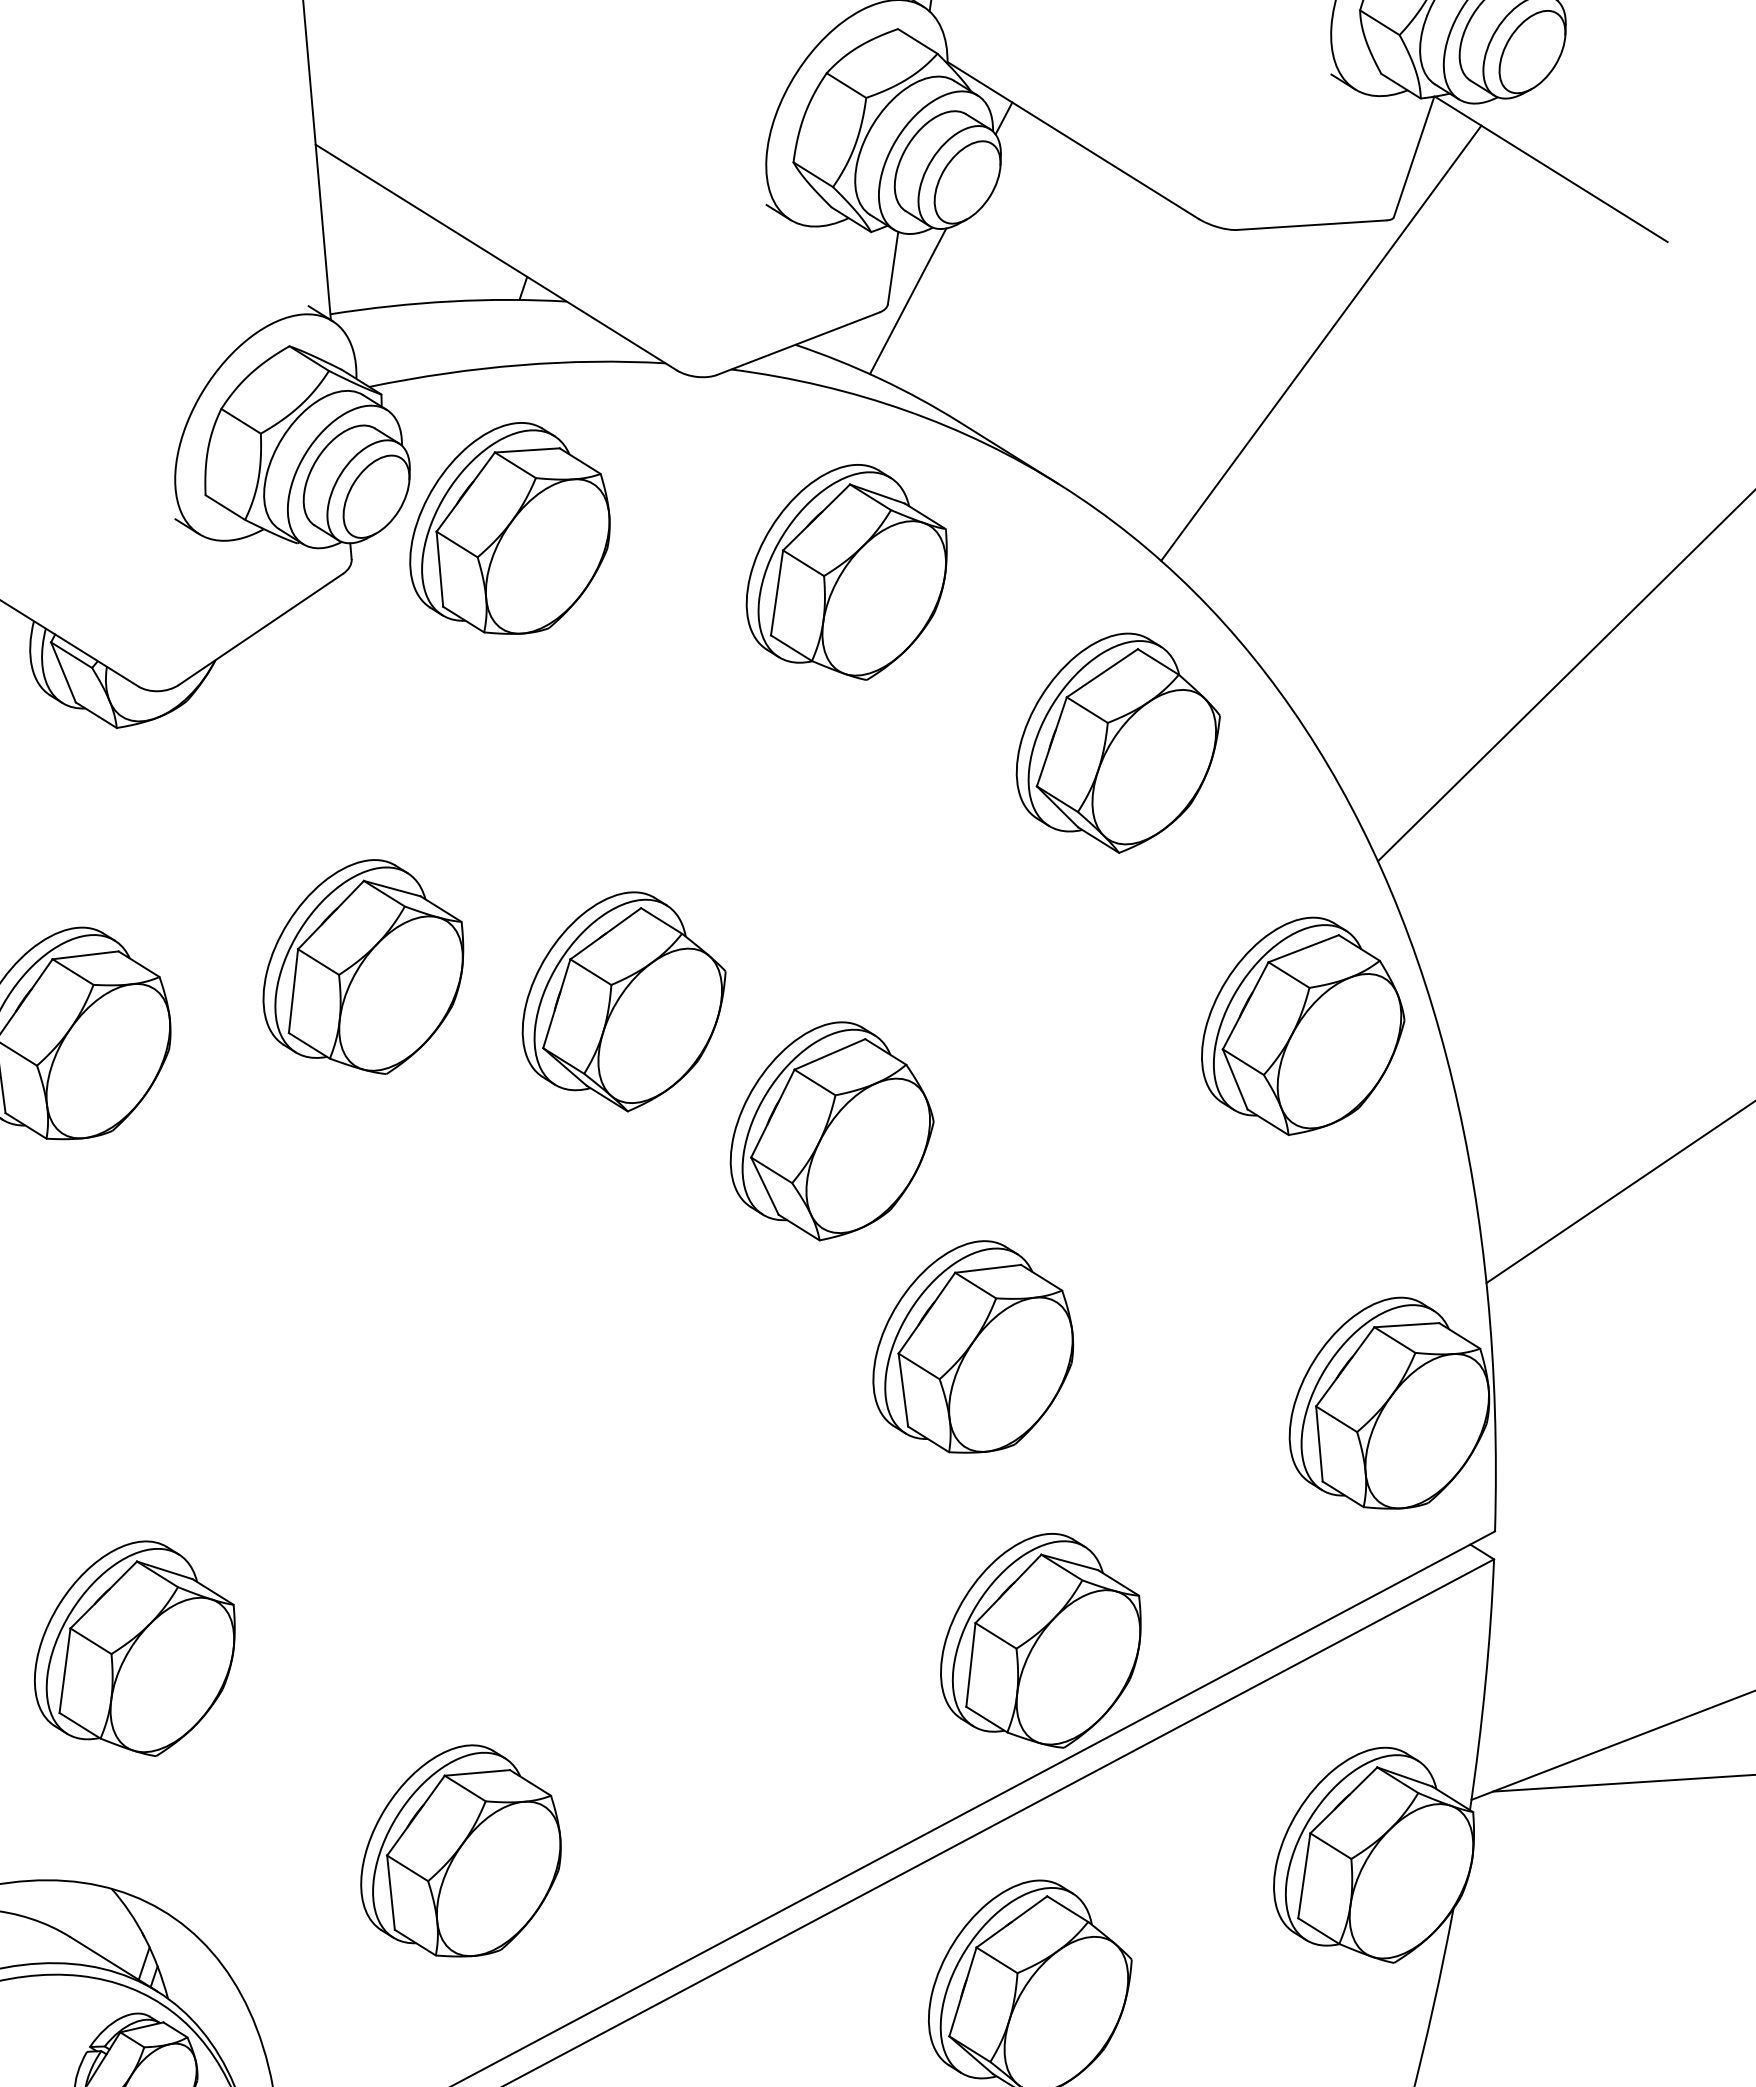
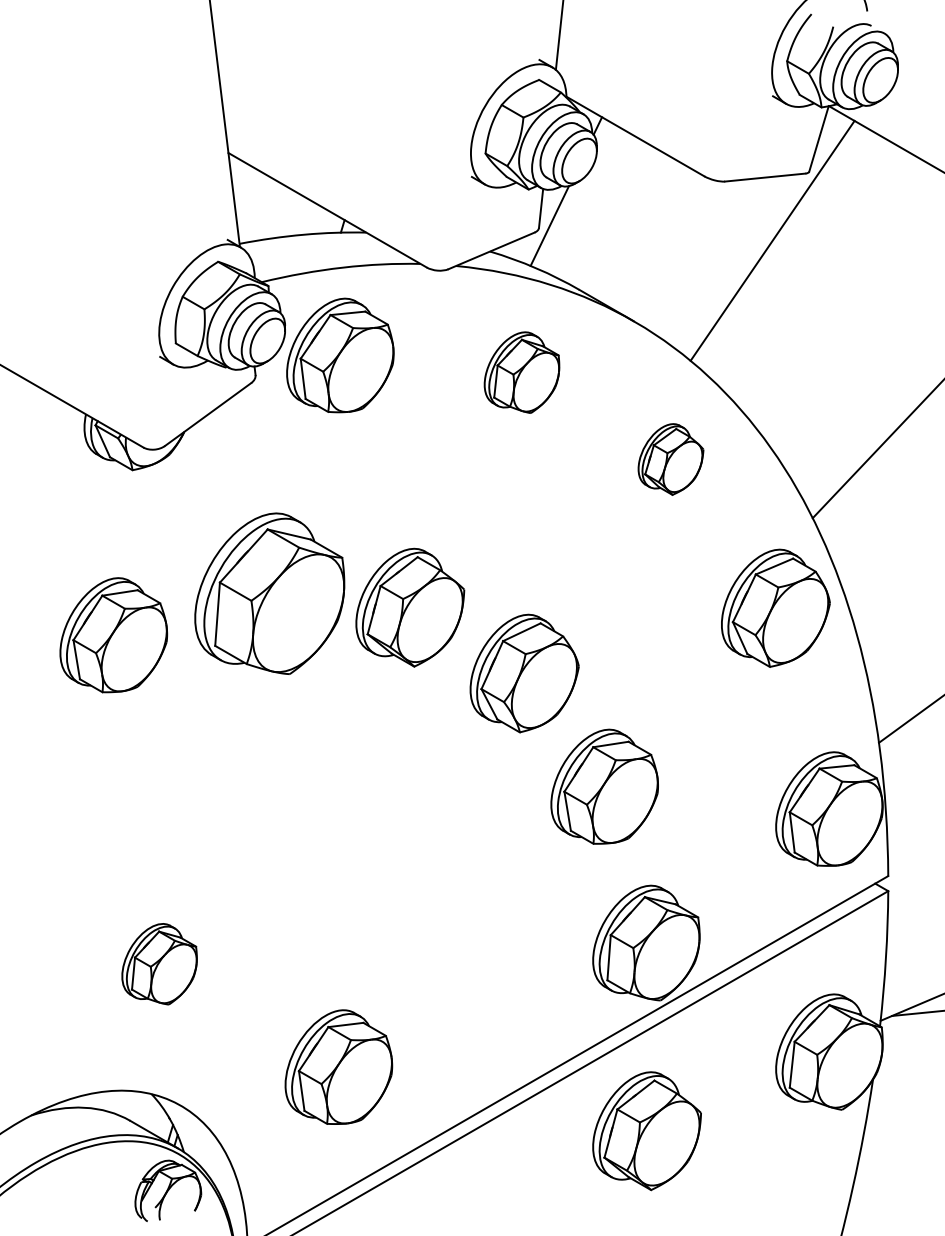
part: (846, 571) -> (521, 372), size x0.7
part: (1117, 742) -> (670, 459), size x0.6
part: (363, 966) -> (269, 593), size x1.4
part: (134, 1646) -> (159, 963), size x0.7

